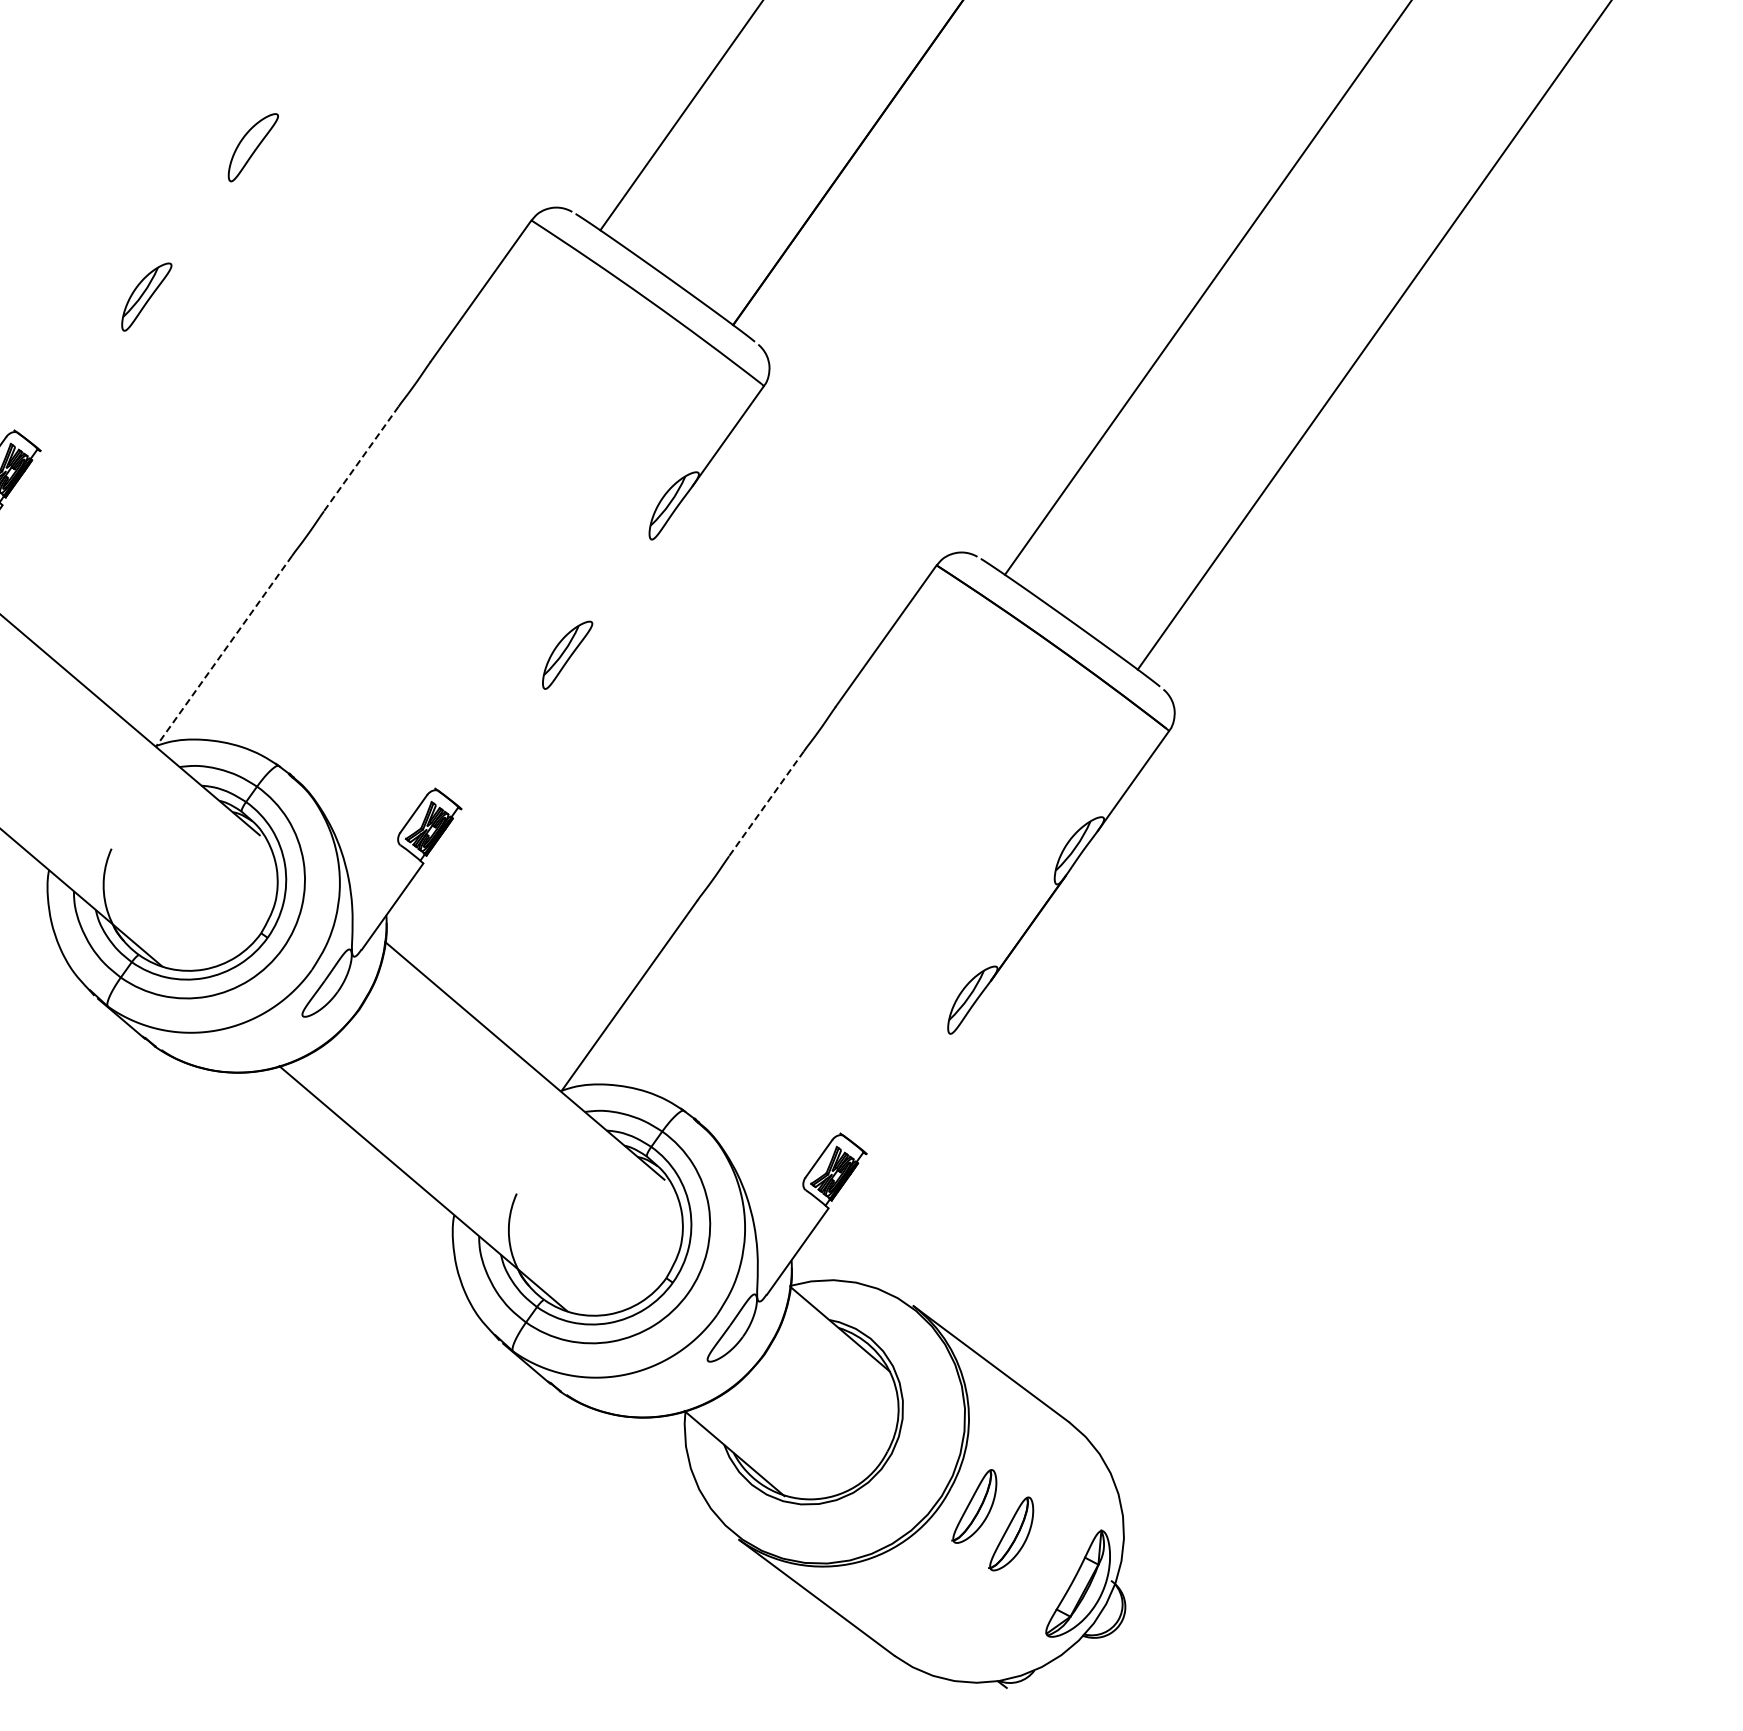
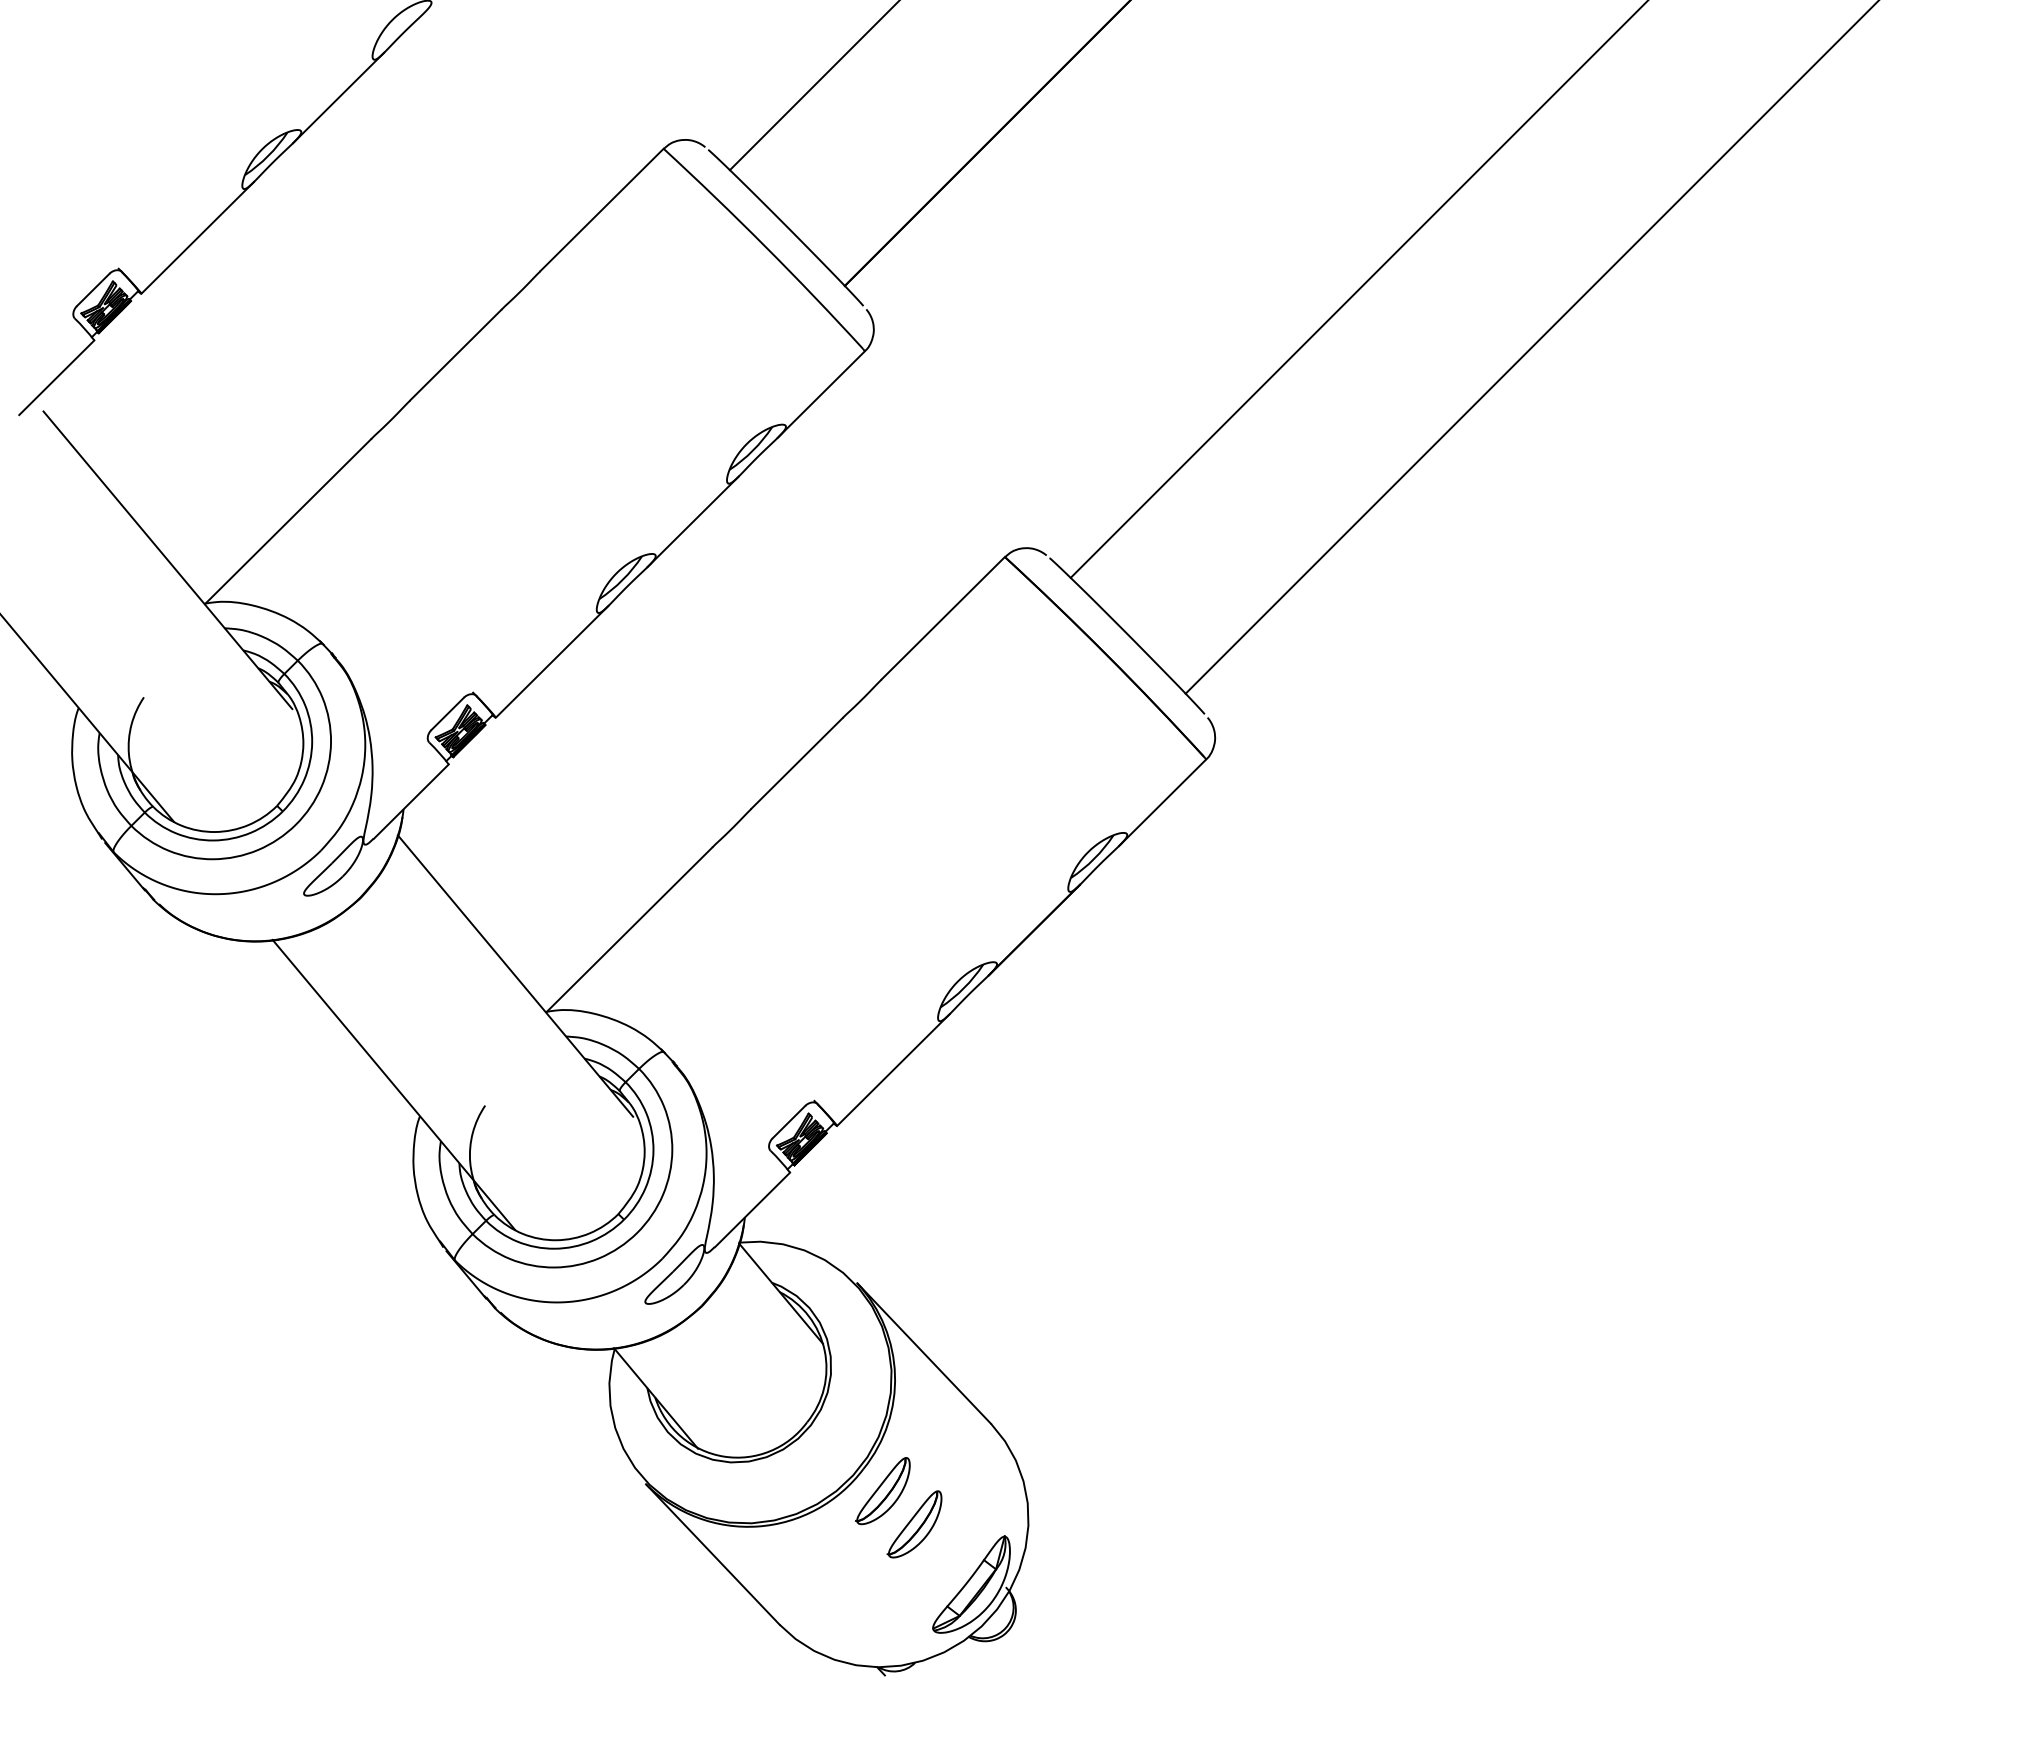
line: (202, 224) -> (338, 97), added
line: (86, 386) -> (197, 237), added
line: (361, 459) -> (455, 355), dashed -> solid
line: (622, 582) -> (692, 521), added
line: (224, 651) -> (288, 521), dashed -> solid
line: (507, 744) -> (551, 661), added
line: (765, 803) -> (796, 763), dashed -> solid
line: (913, 1089) -> (893, 1069), added

